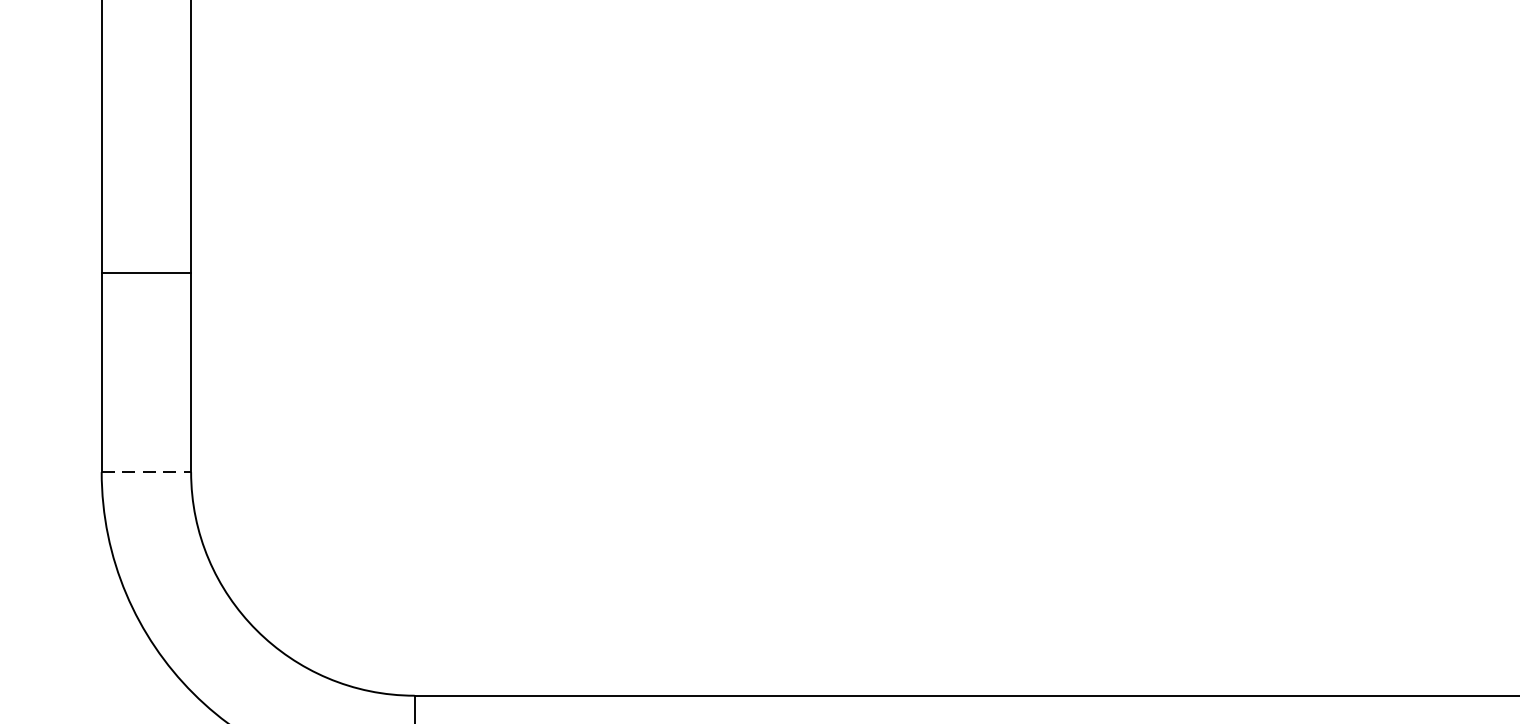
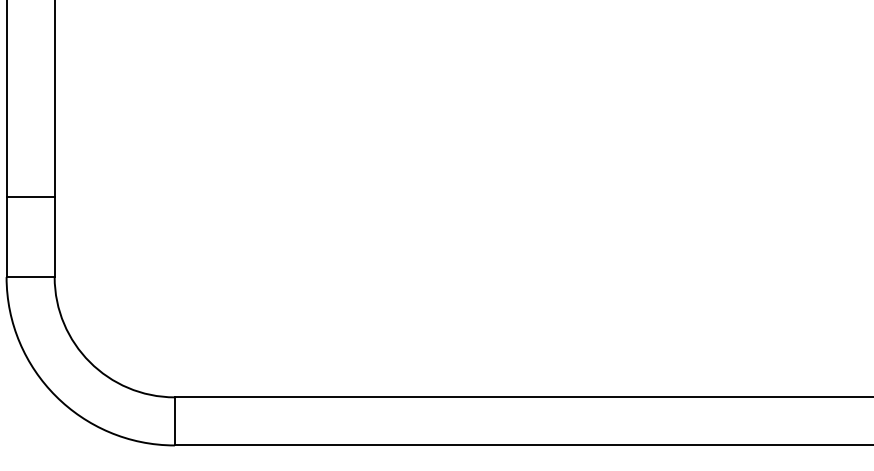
line: (146, 273) -> (30, 197), moved
line: (148, 472) -> (31, 277), dashed -> solid

